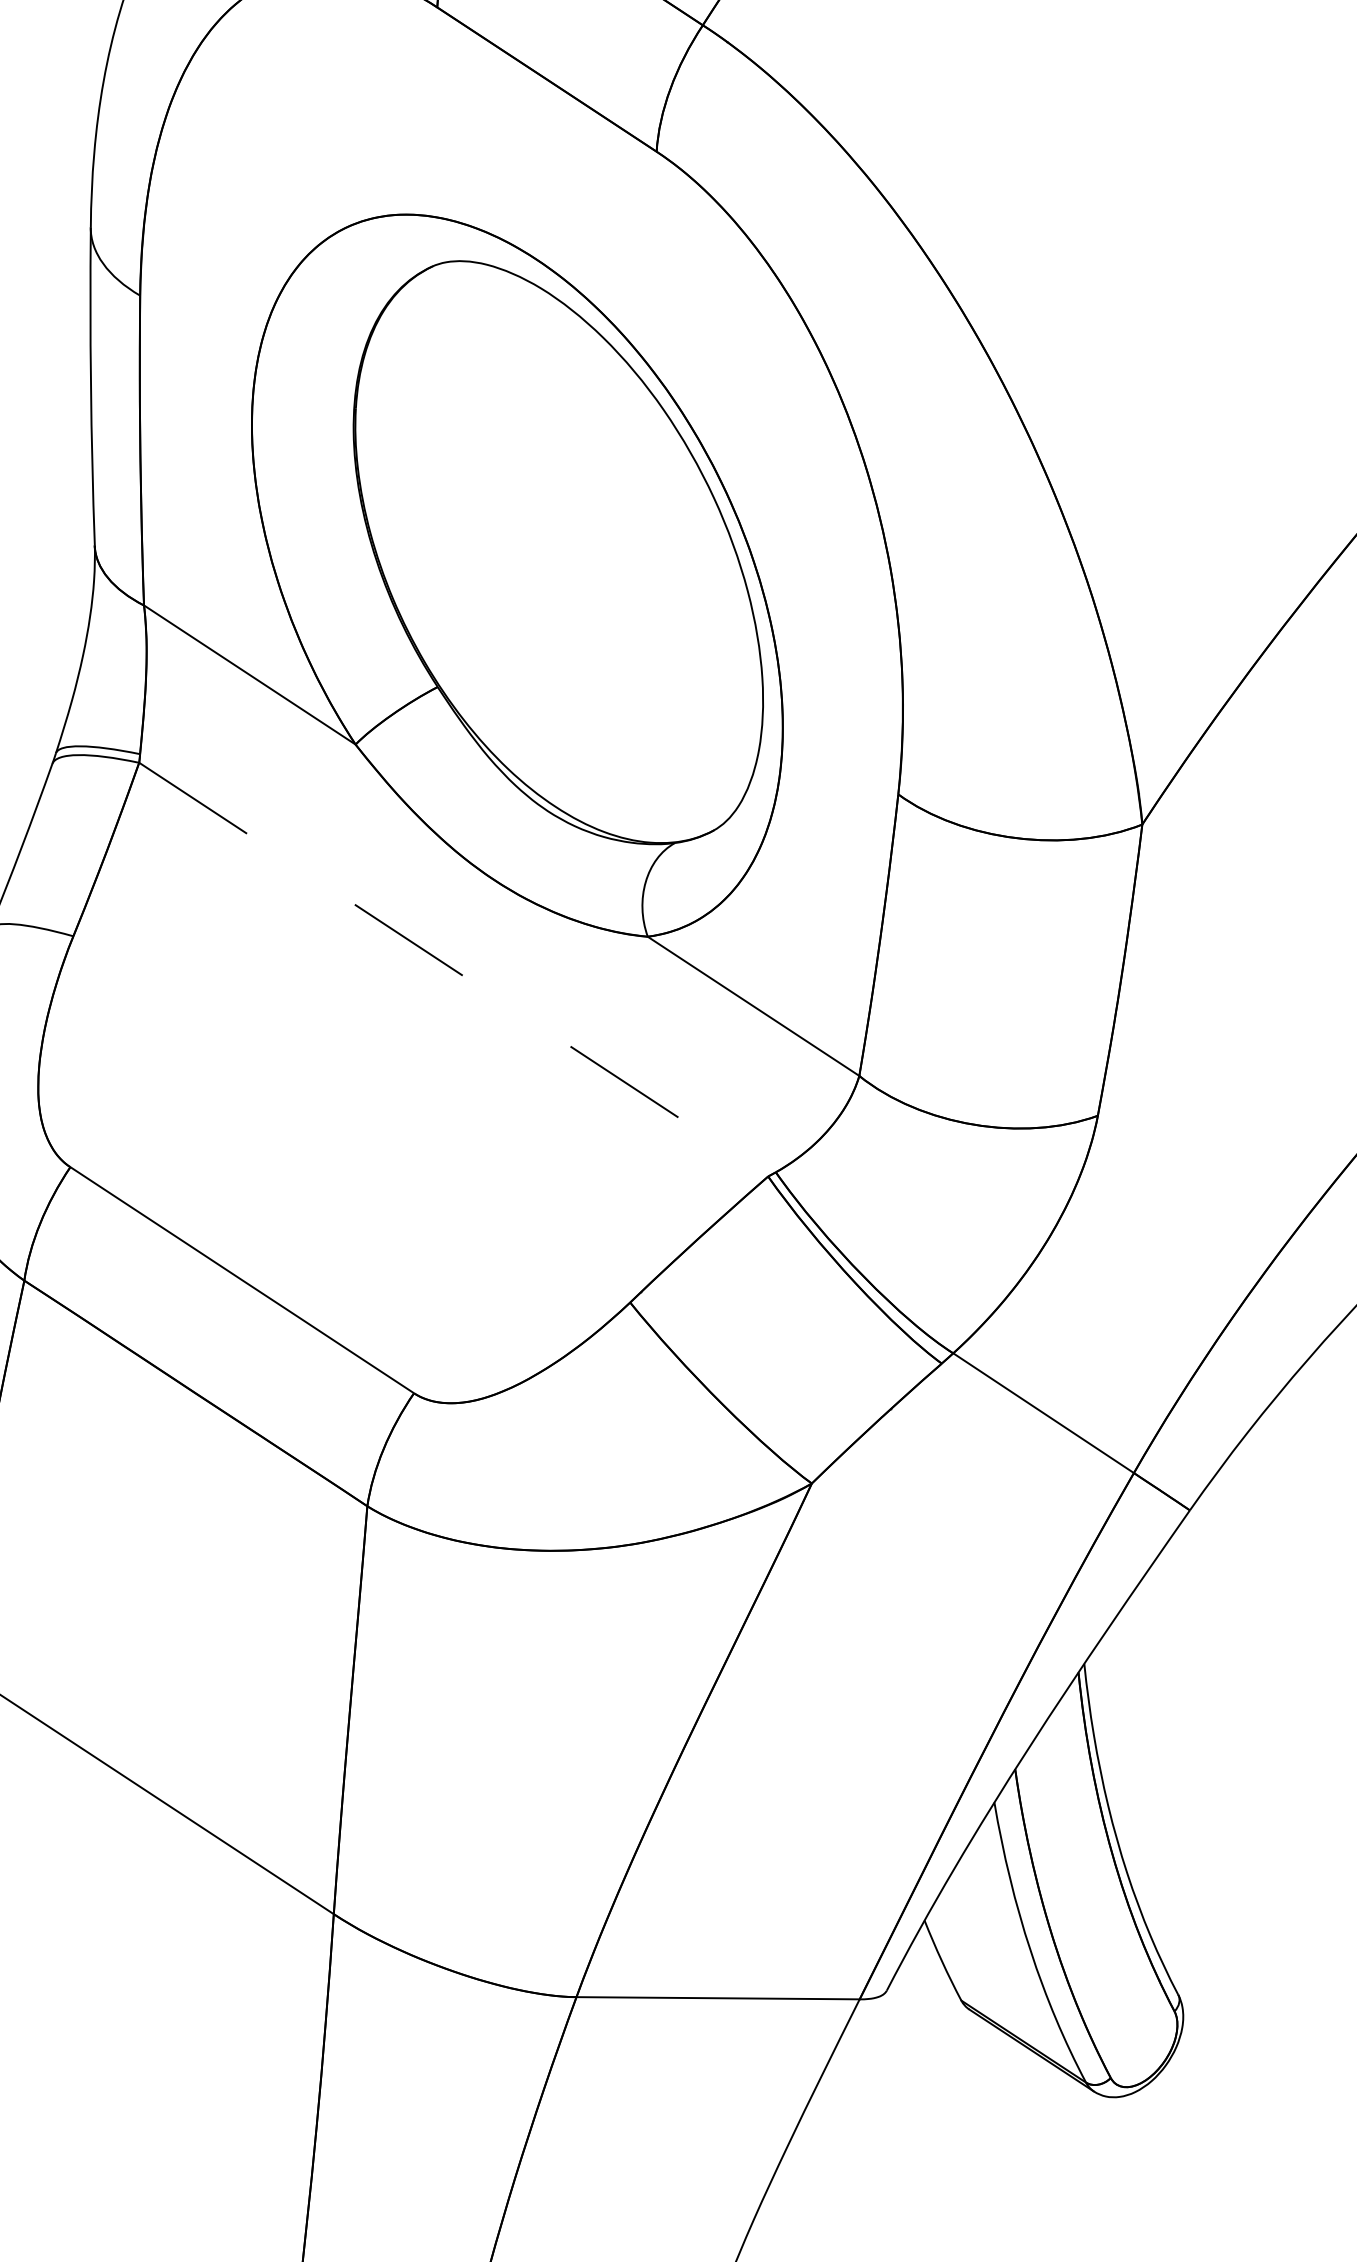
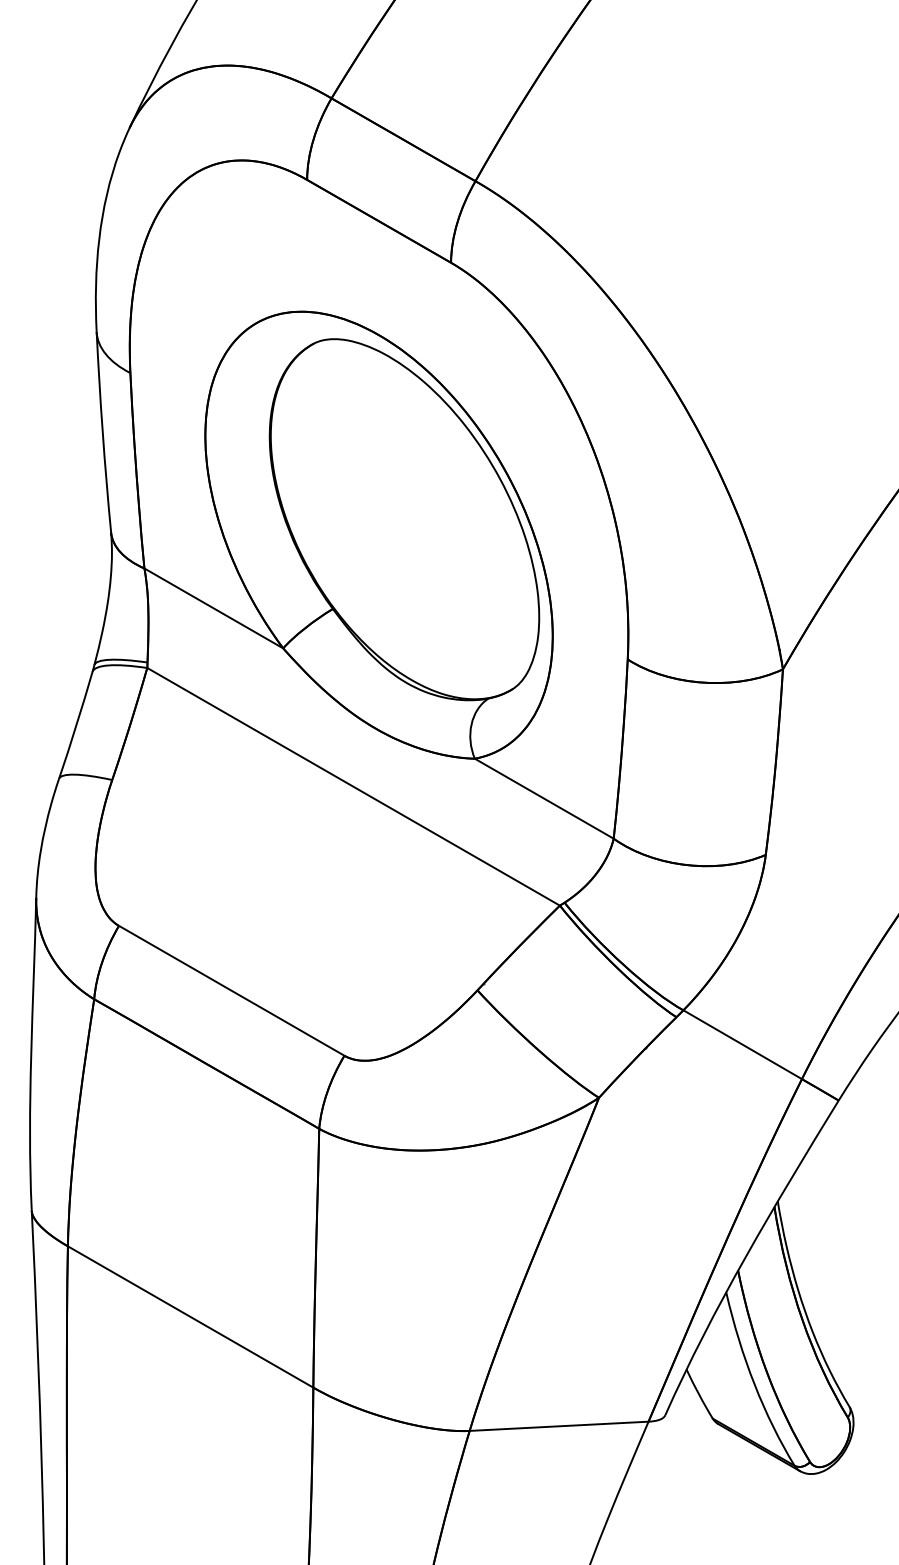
line: (455, 970) -> (354, 787), dashed -> solid

